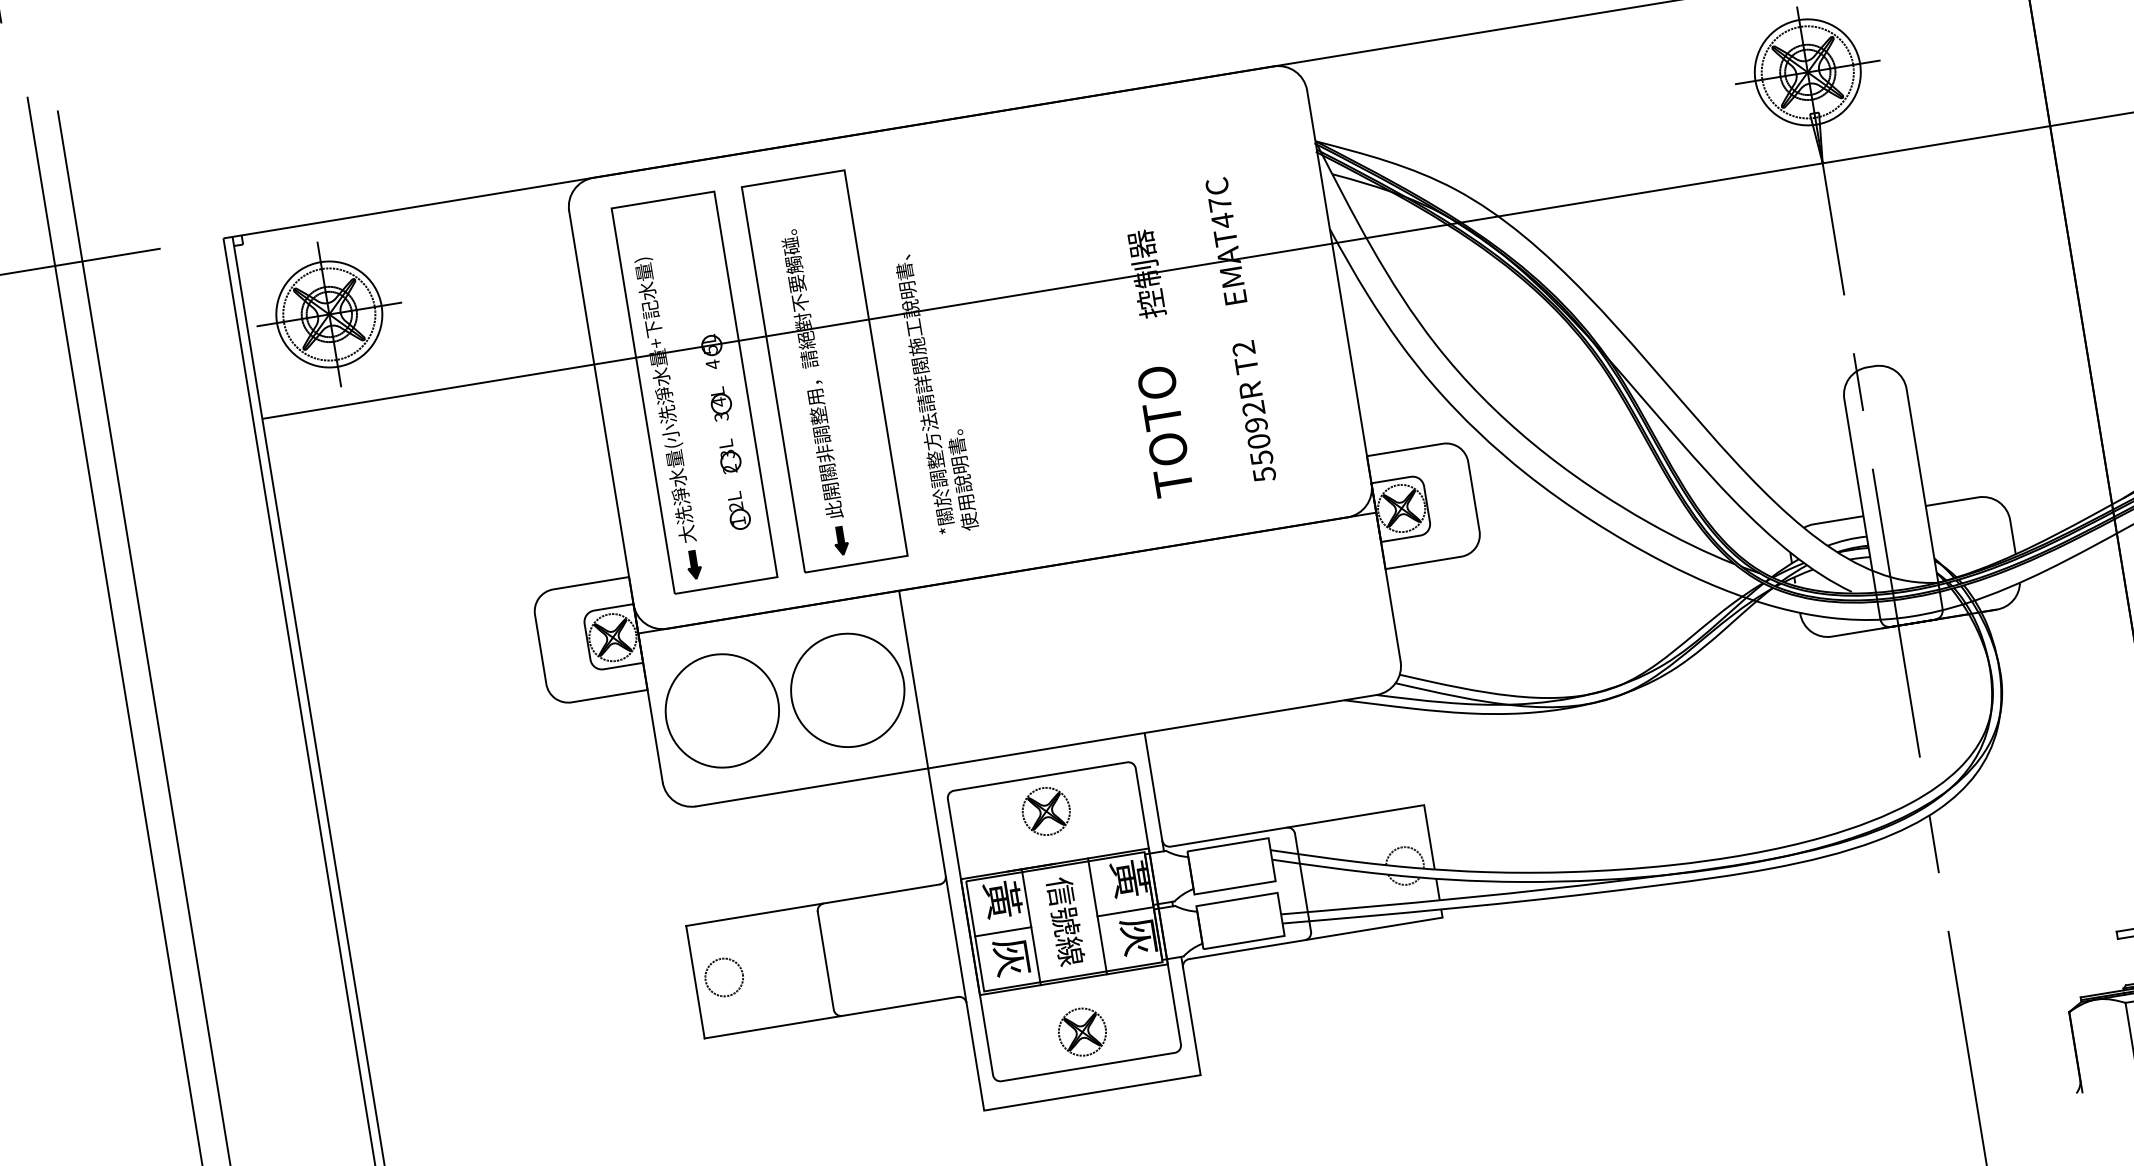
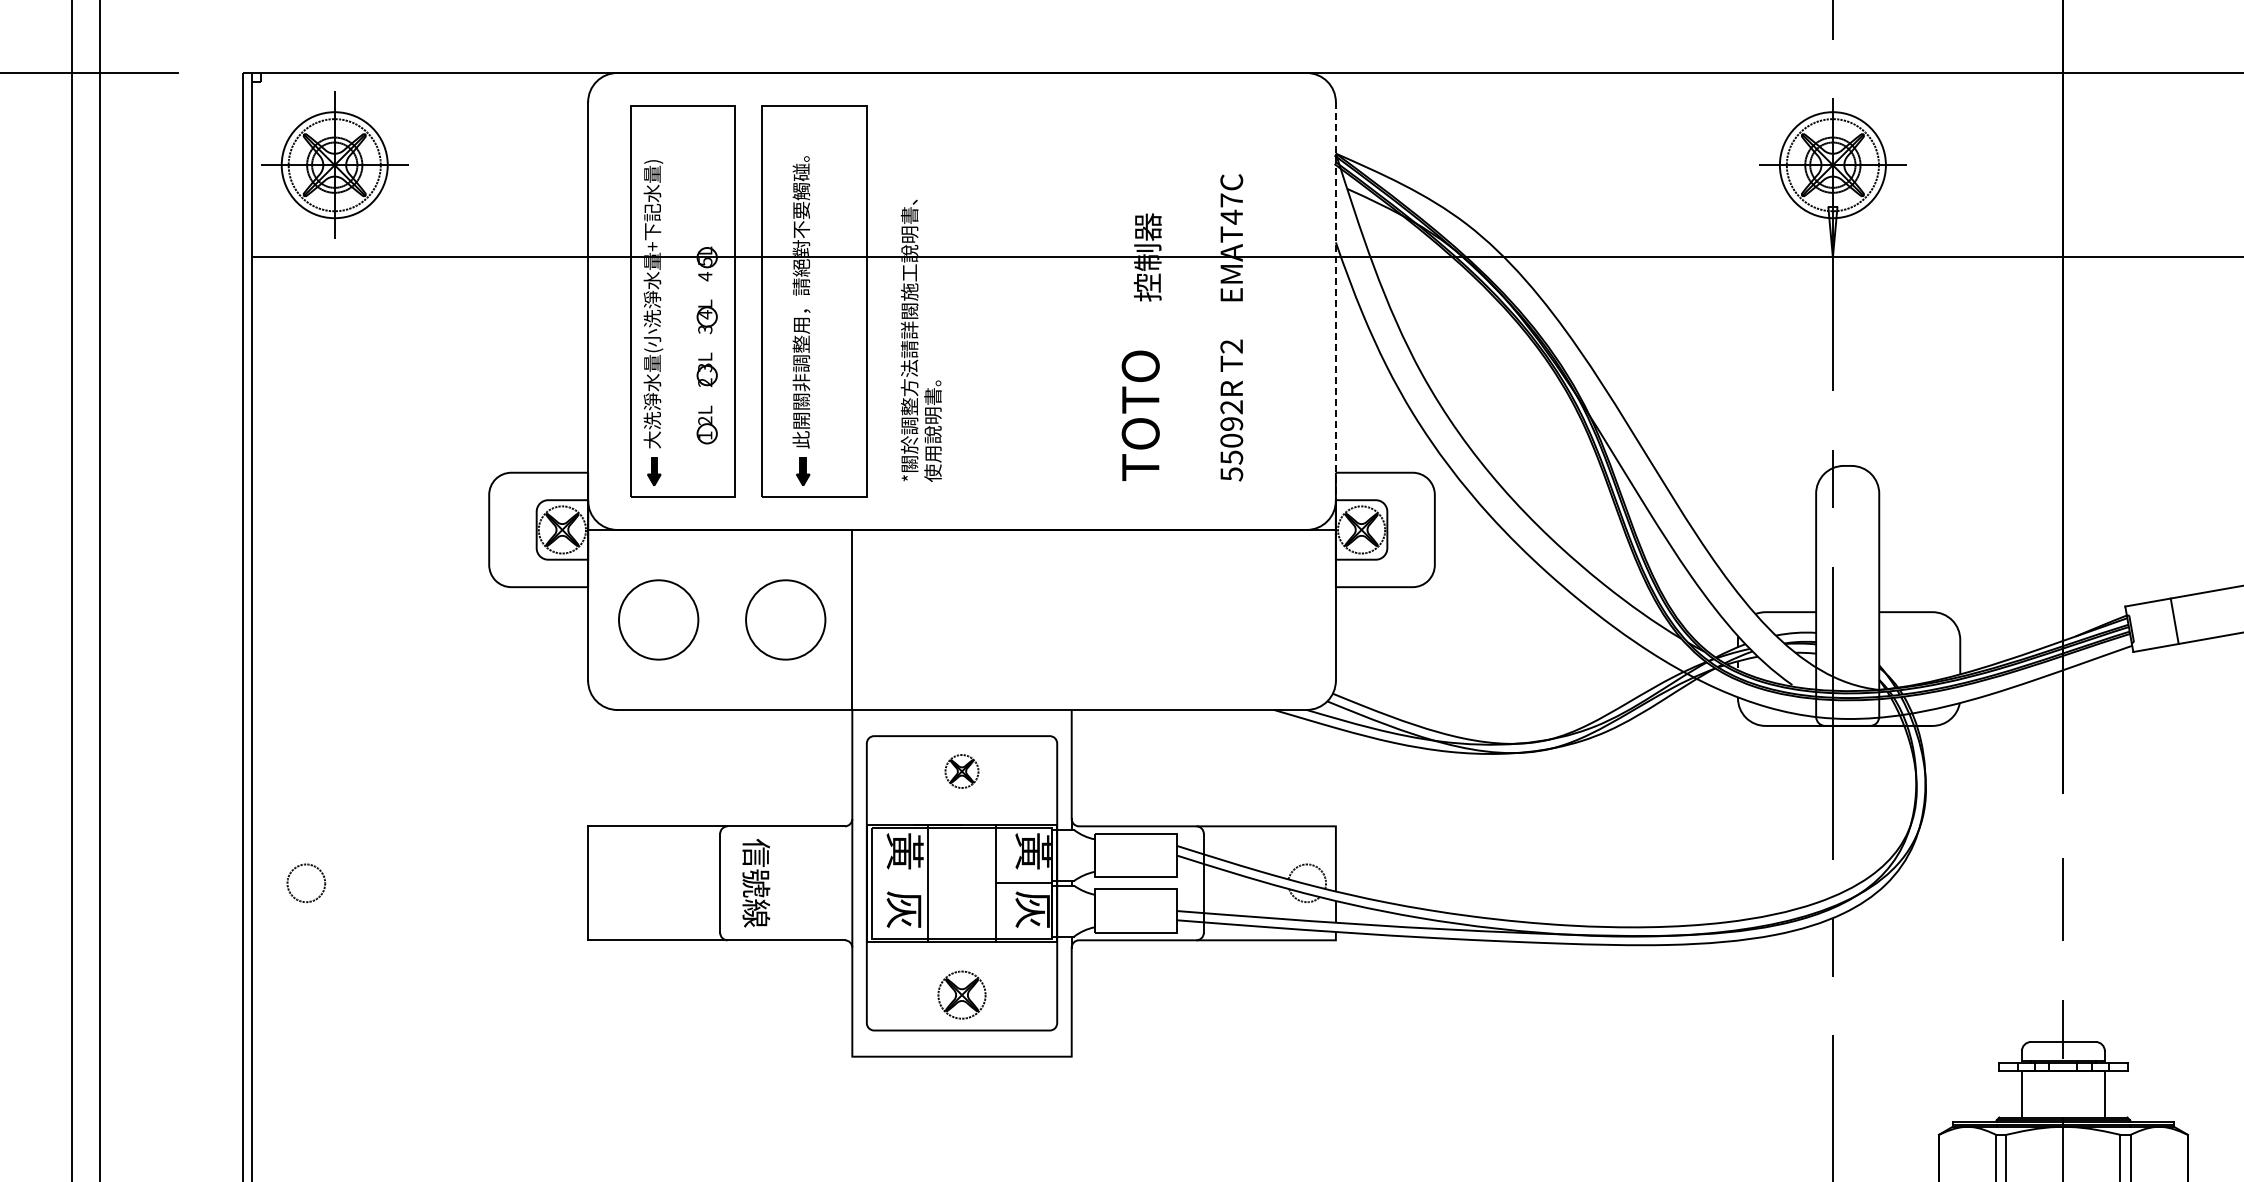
line: (1338, 287) -> (1335, 301), solid -> dashed
circle: (847, 689) -> (785, 619), size x0.7
circle: (722, 710) -> (658, 619), size x0.7
part: (1045, 811) -> (961, 771), size x0.7
text: (1065, 920) -> (756, 882), moved
line: (1002, 932) -> (899, 883), removed
circle: (724, 977) -> (306, 883), moved

